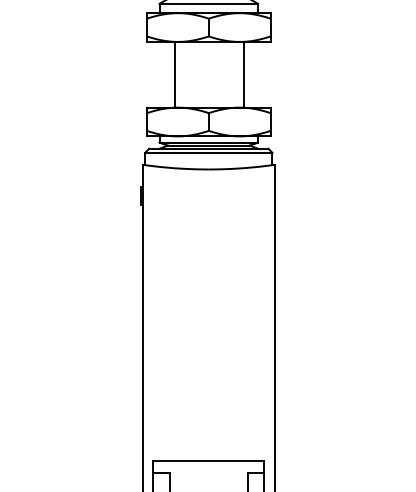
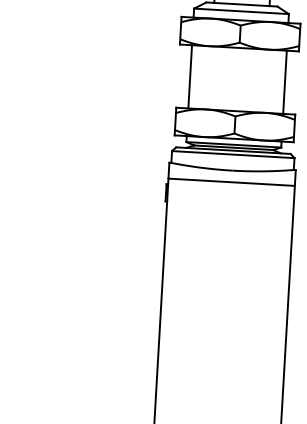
line: (174, 74) -> (190, 76), moved
line: (244, 74) -> (285, 82), moved
line: (208, 181) -> (231, 182), added

